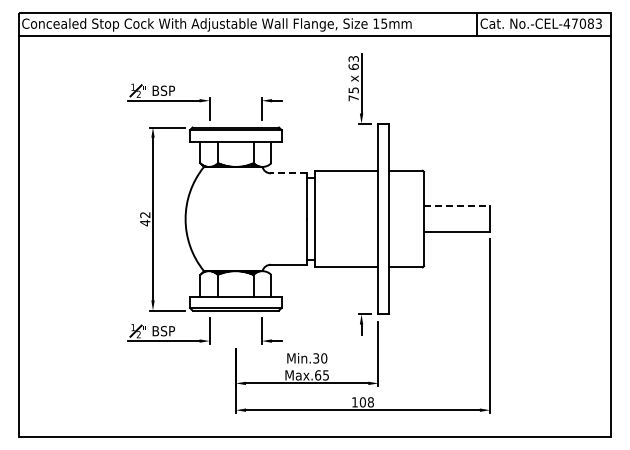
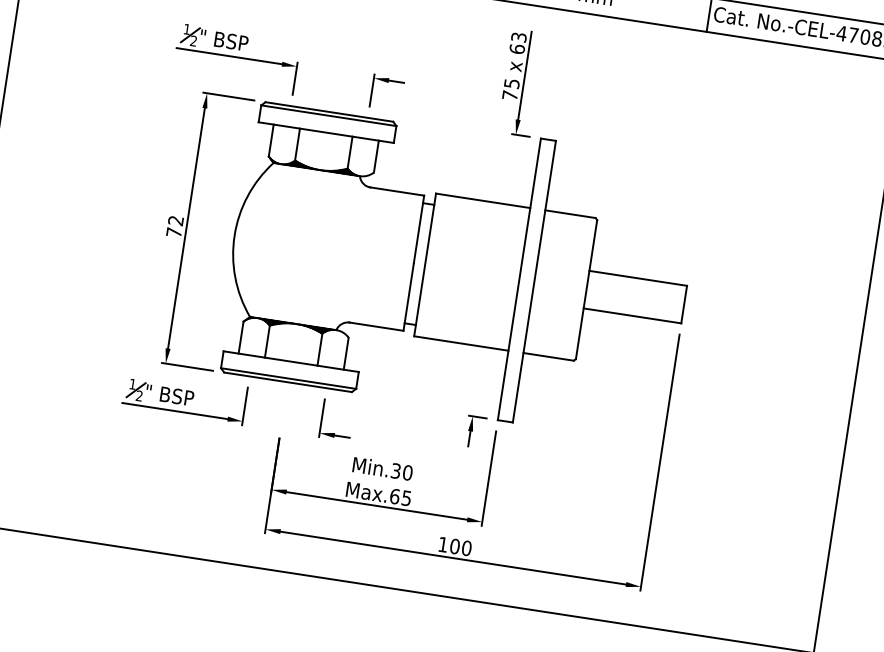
line: (288, 173) -> (396, 191), dashed -> solid
line: (457, 206) -> (638, 278), dashed -> solid
text: (145, 222) -> (174, 231), 42 -> 72
text: (370, 402) -> (466, 548), 108 -> 100

